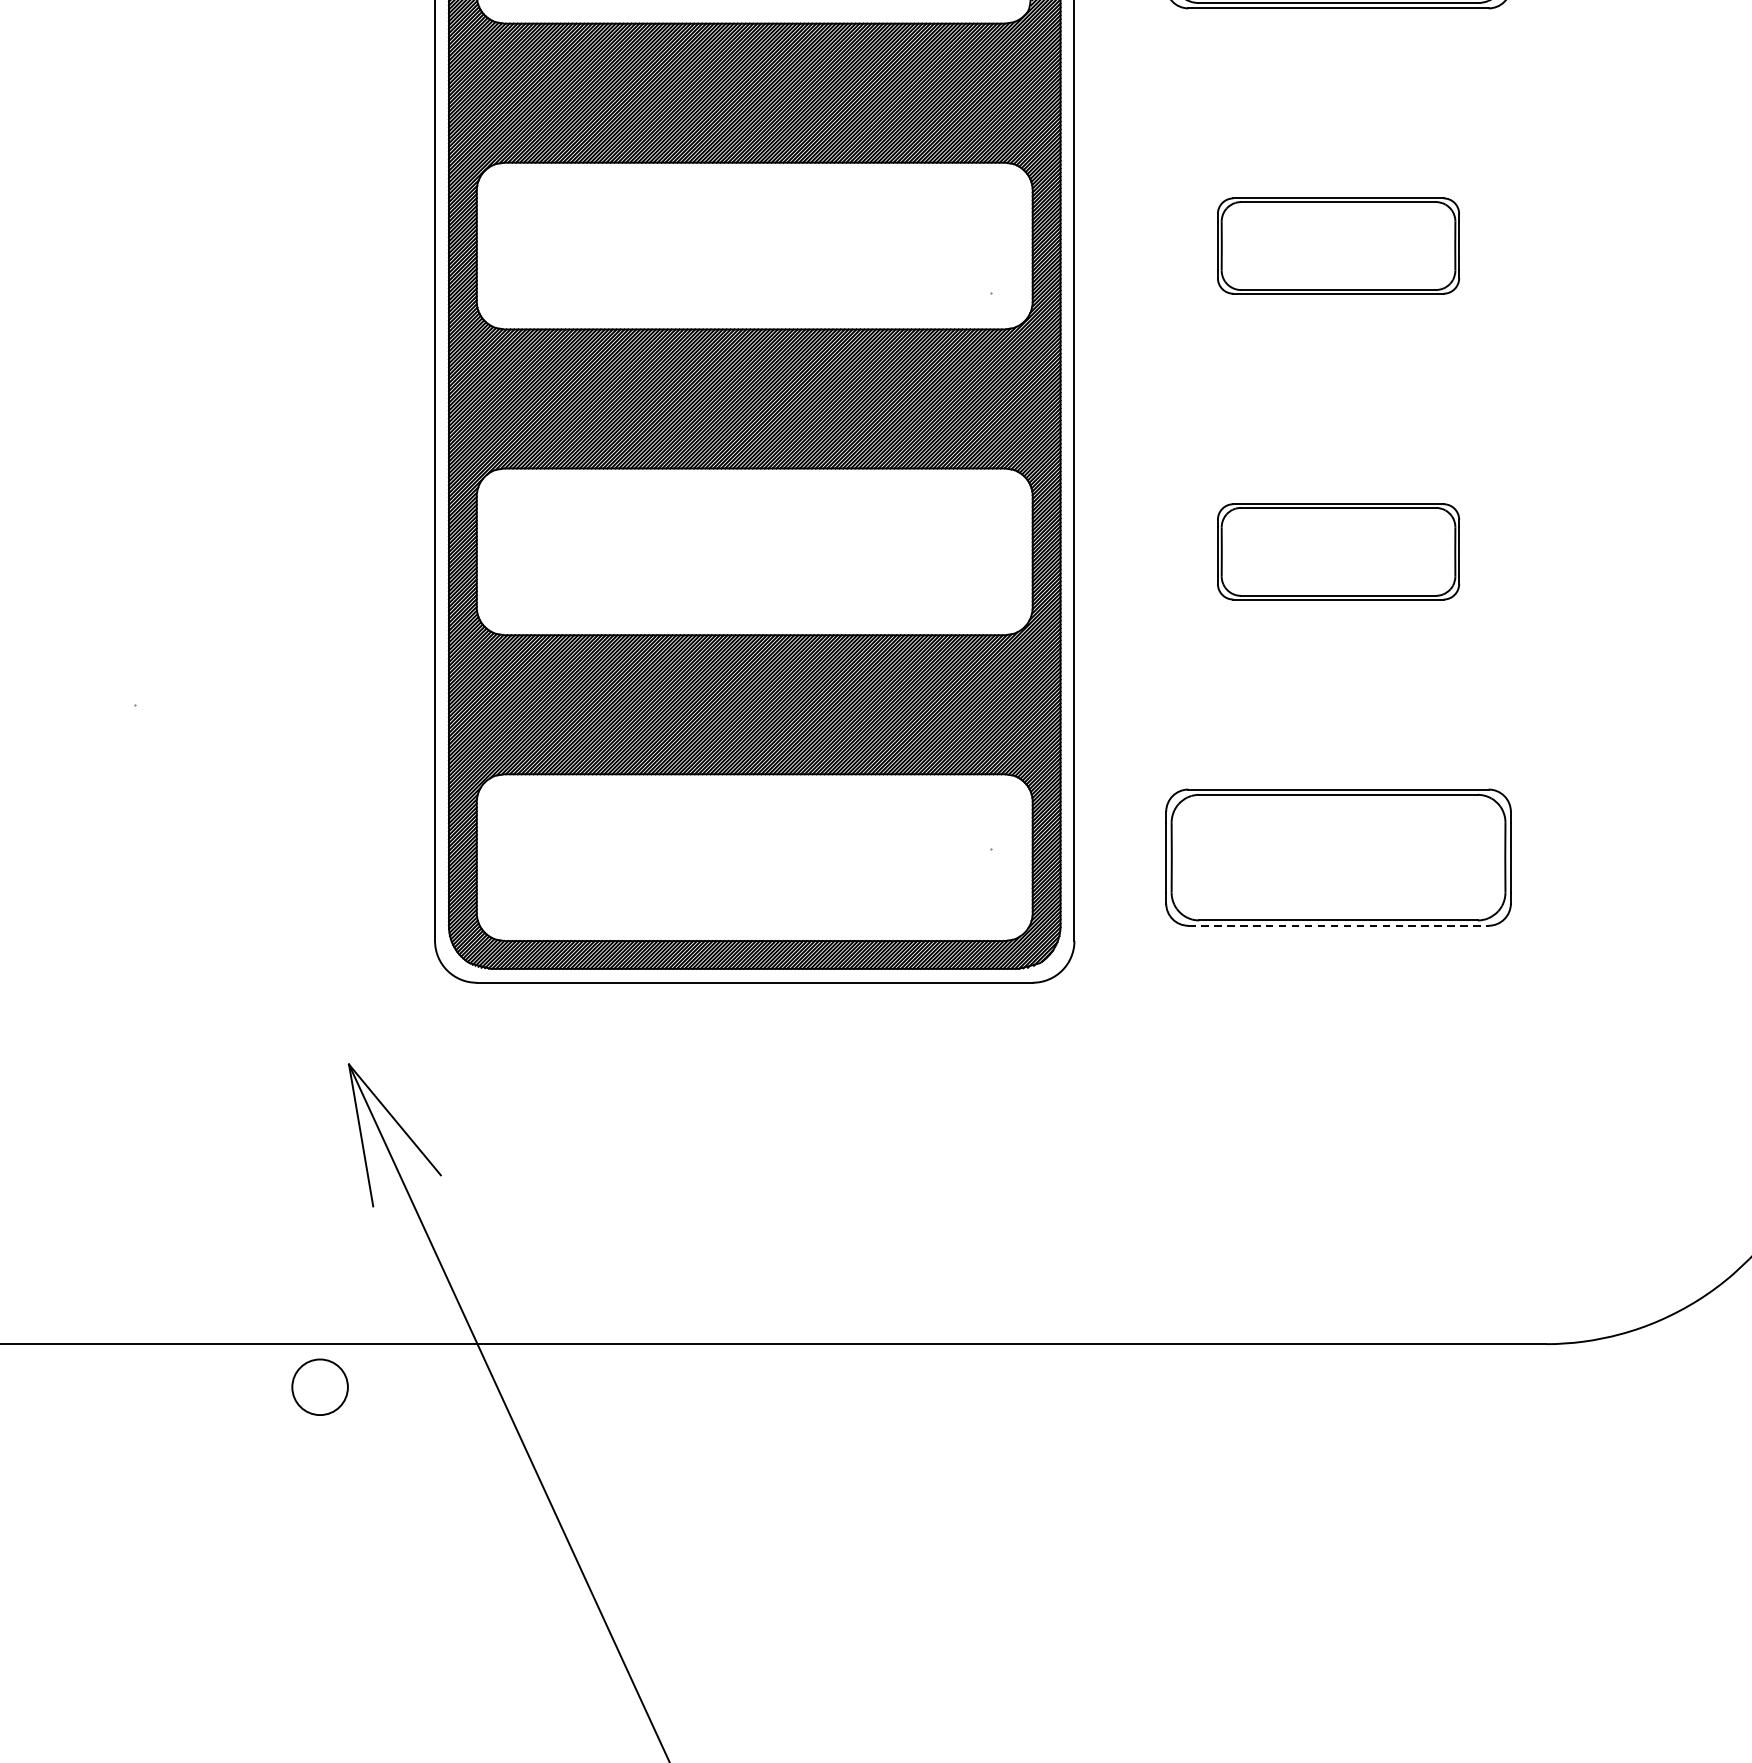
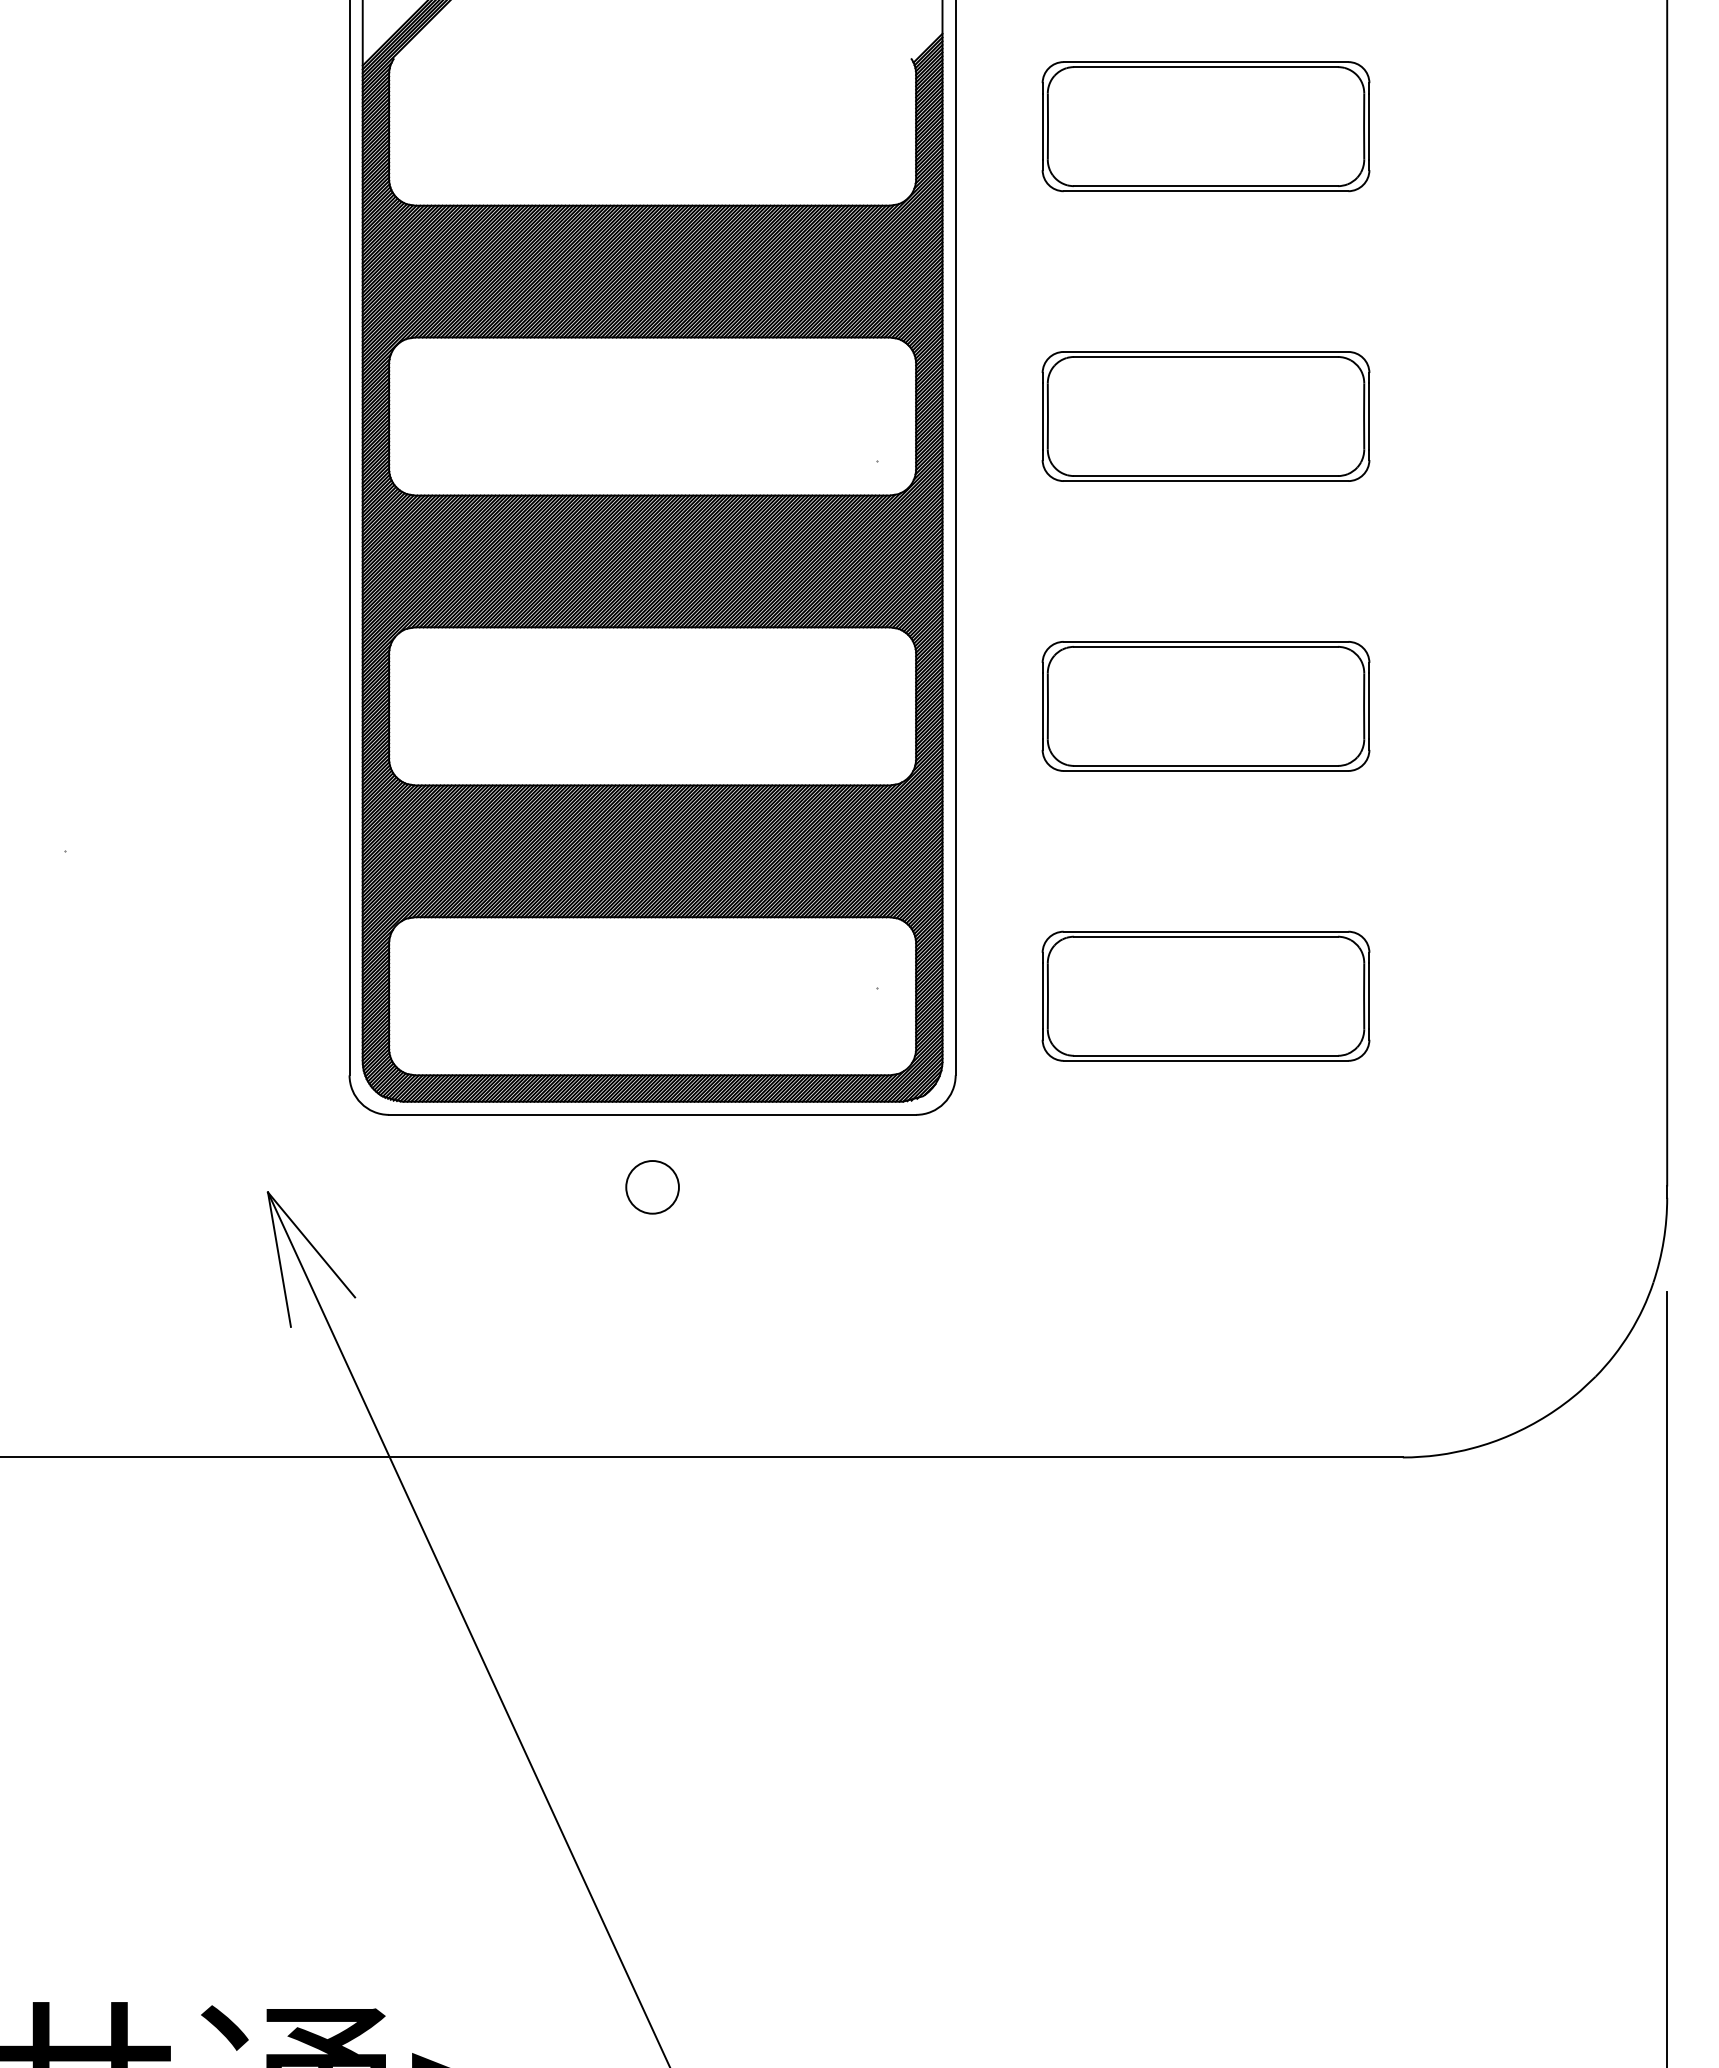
part: (1337, 246) -> (1205, 416), size x1.43
part: (1337, 551) -> (1205, 706), size x1.43
line: (1339, 925) -> (1206, 1060), dashed -> solid
circle: (320, 1387) -> (652, 1187), moved

